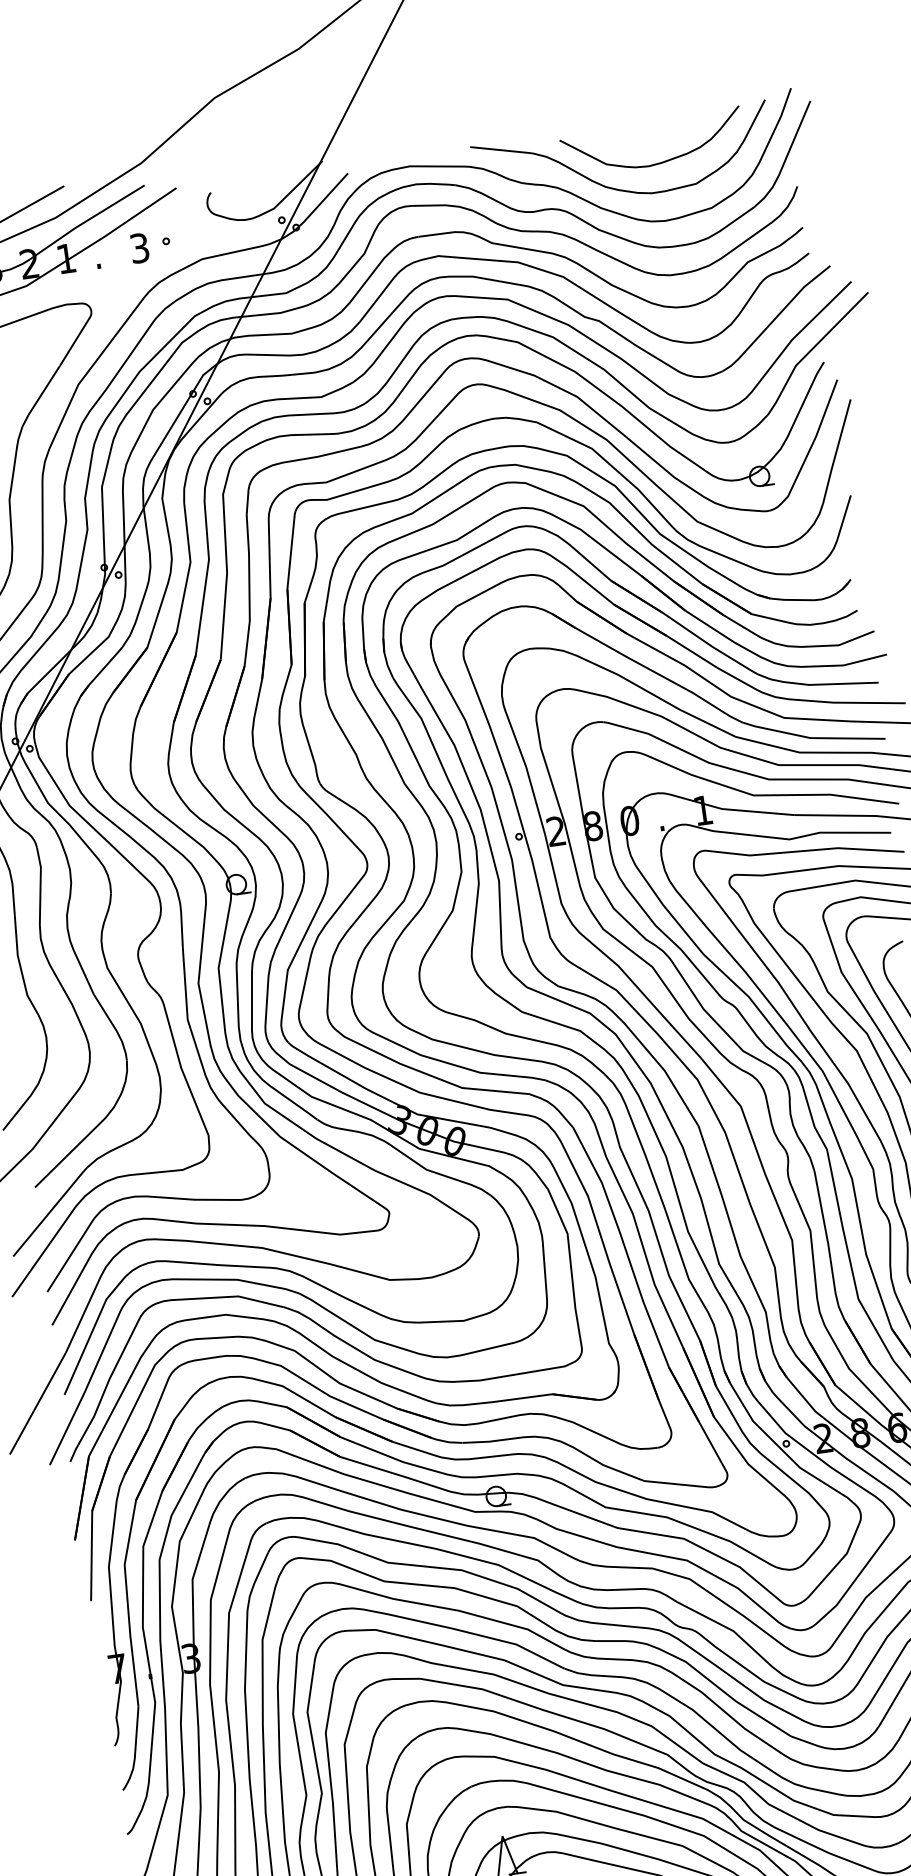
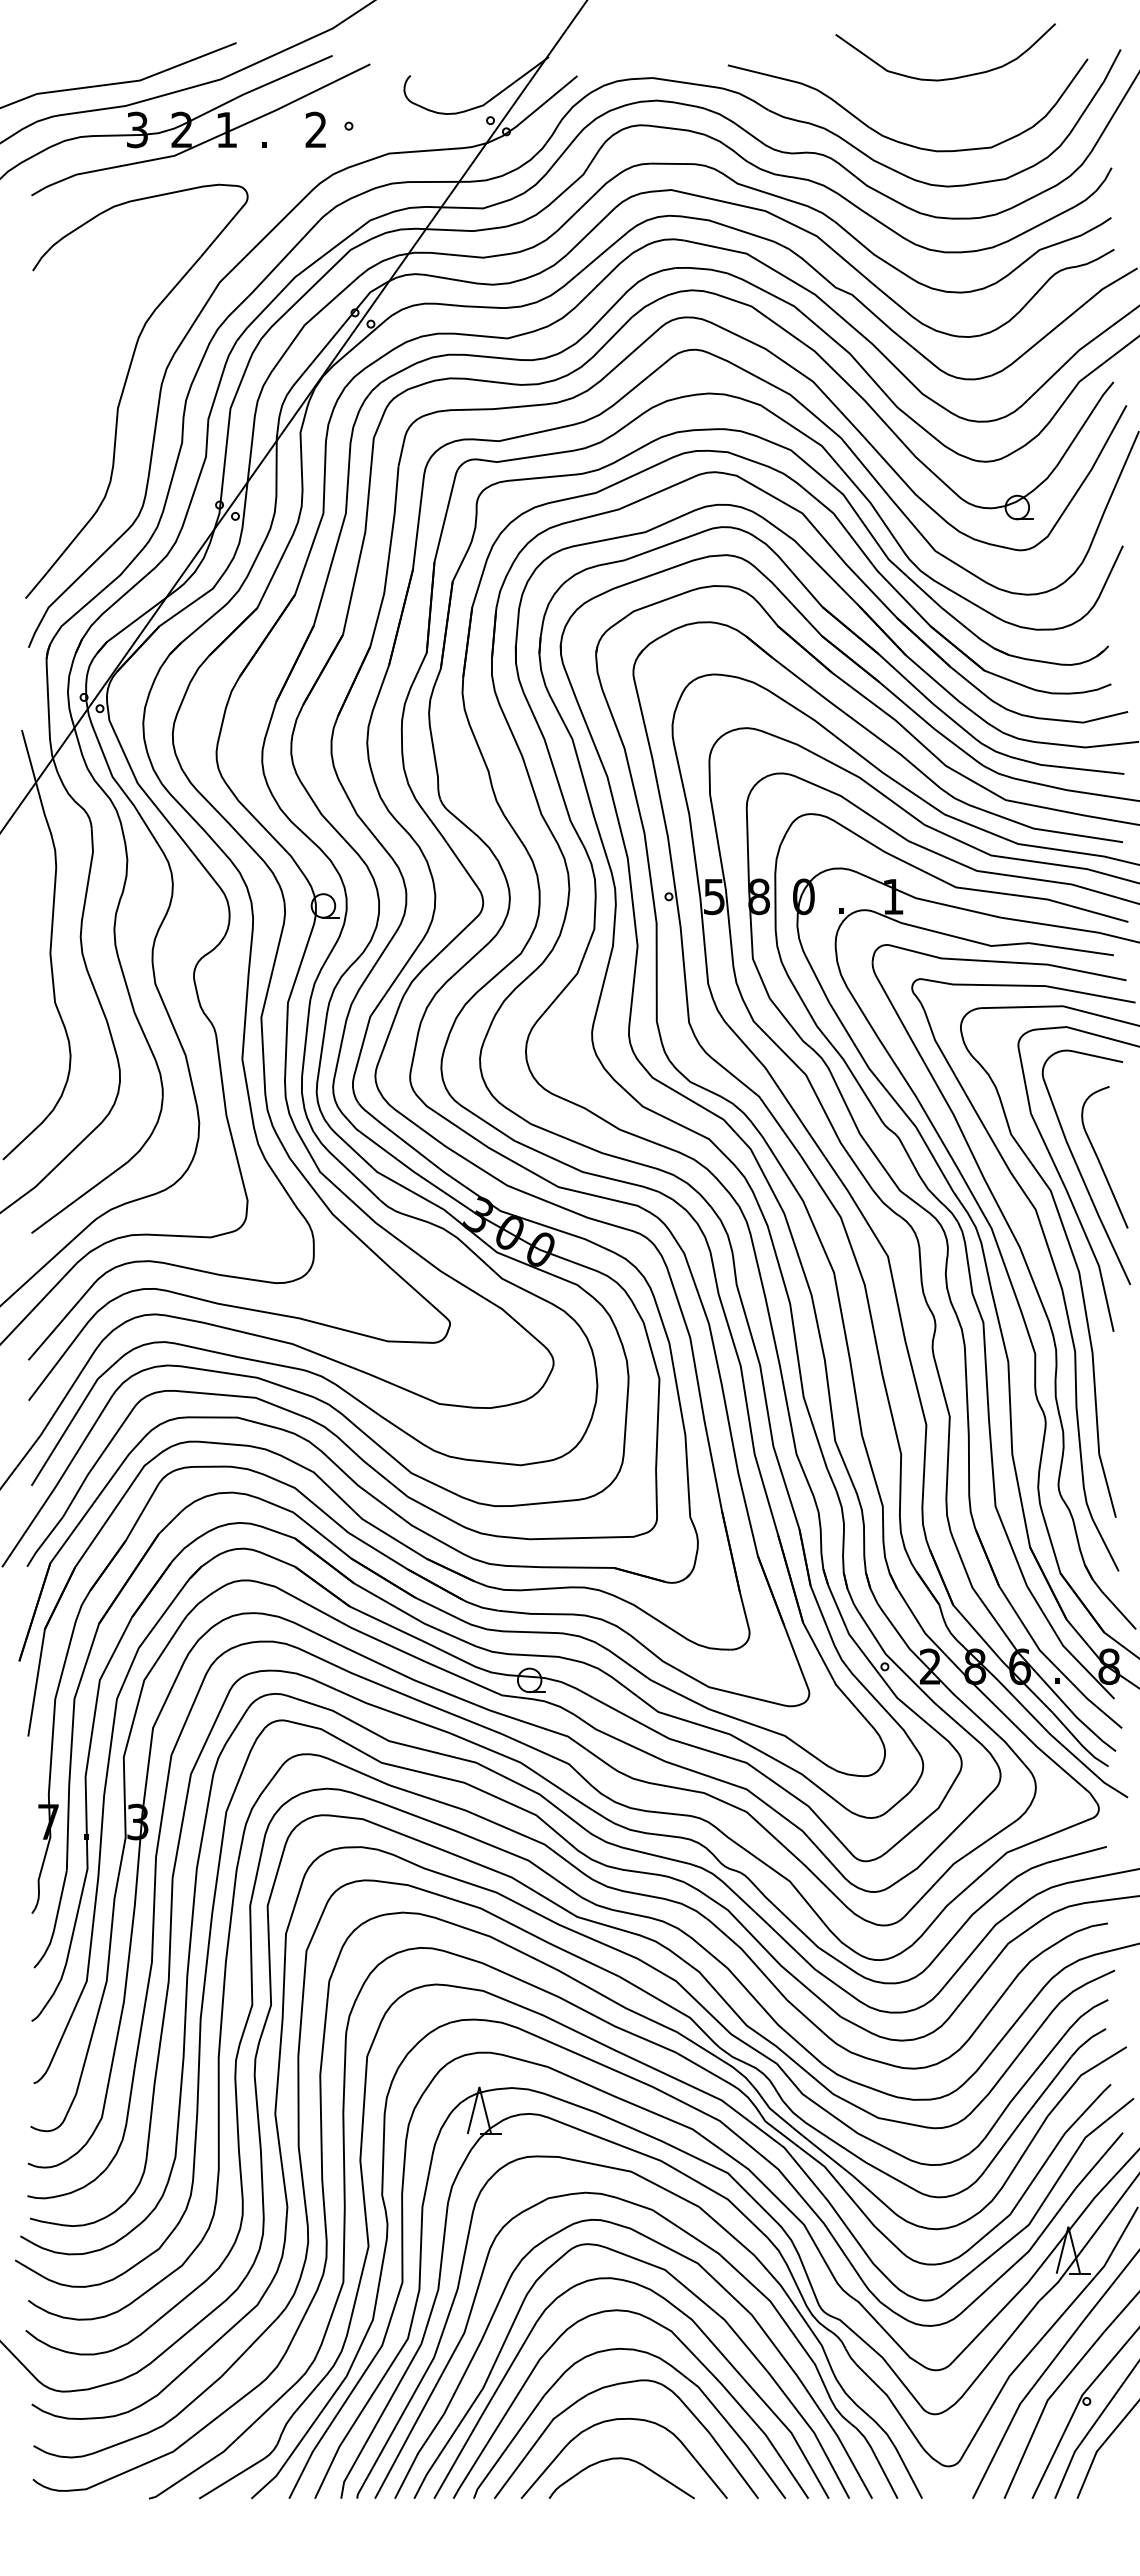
curve: (660, 162) -> (952, 77), moved
text: (139, 248) -> (315, 130), 3 -> 2
text: (555, 831) -> (713, 896), 2 -> 5

